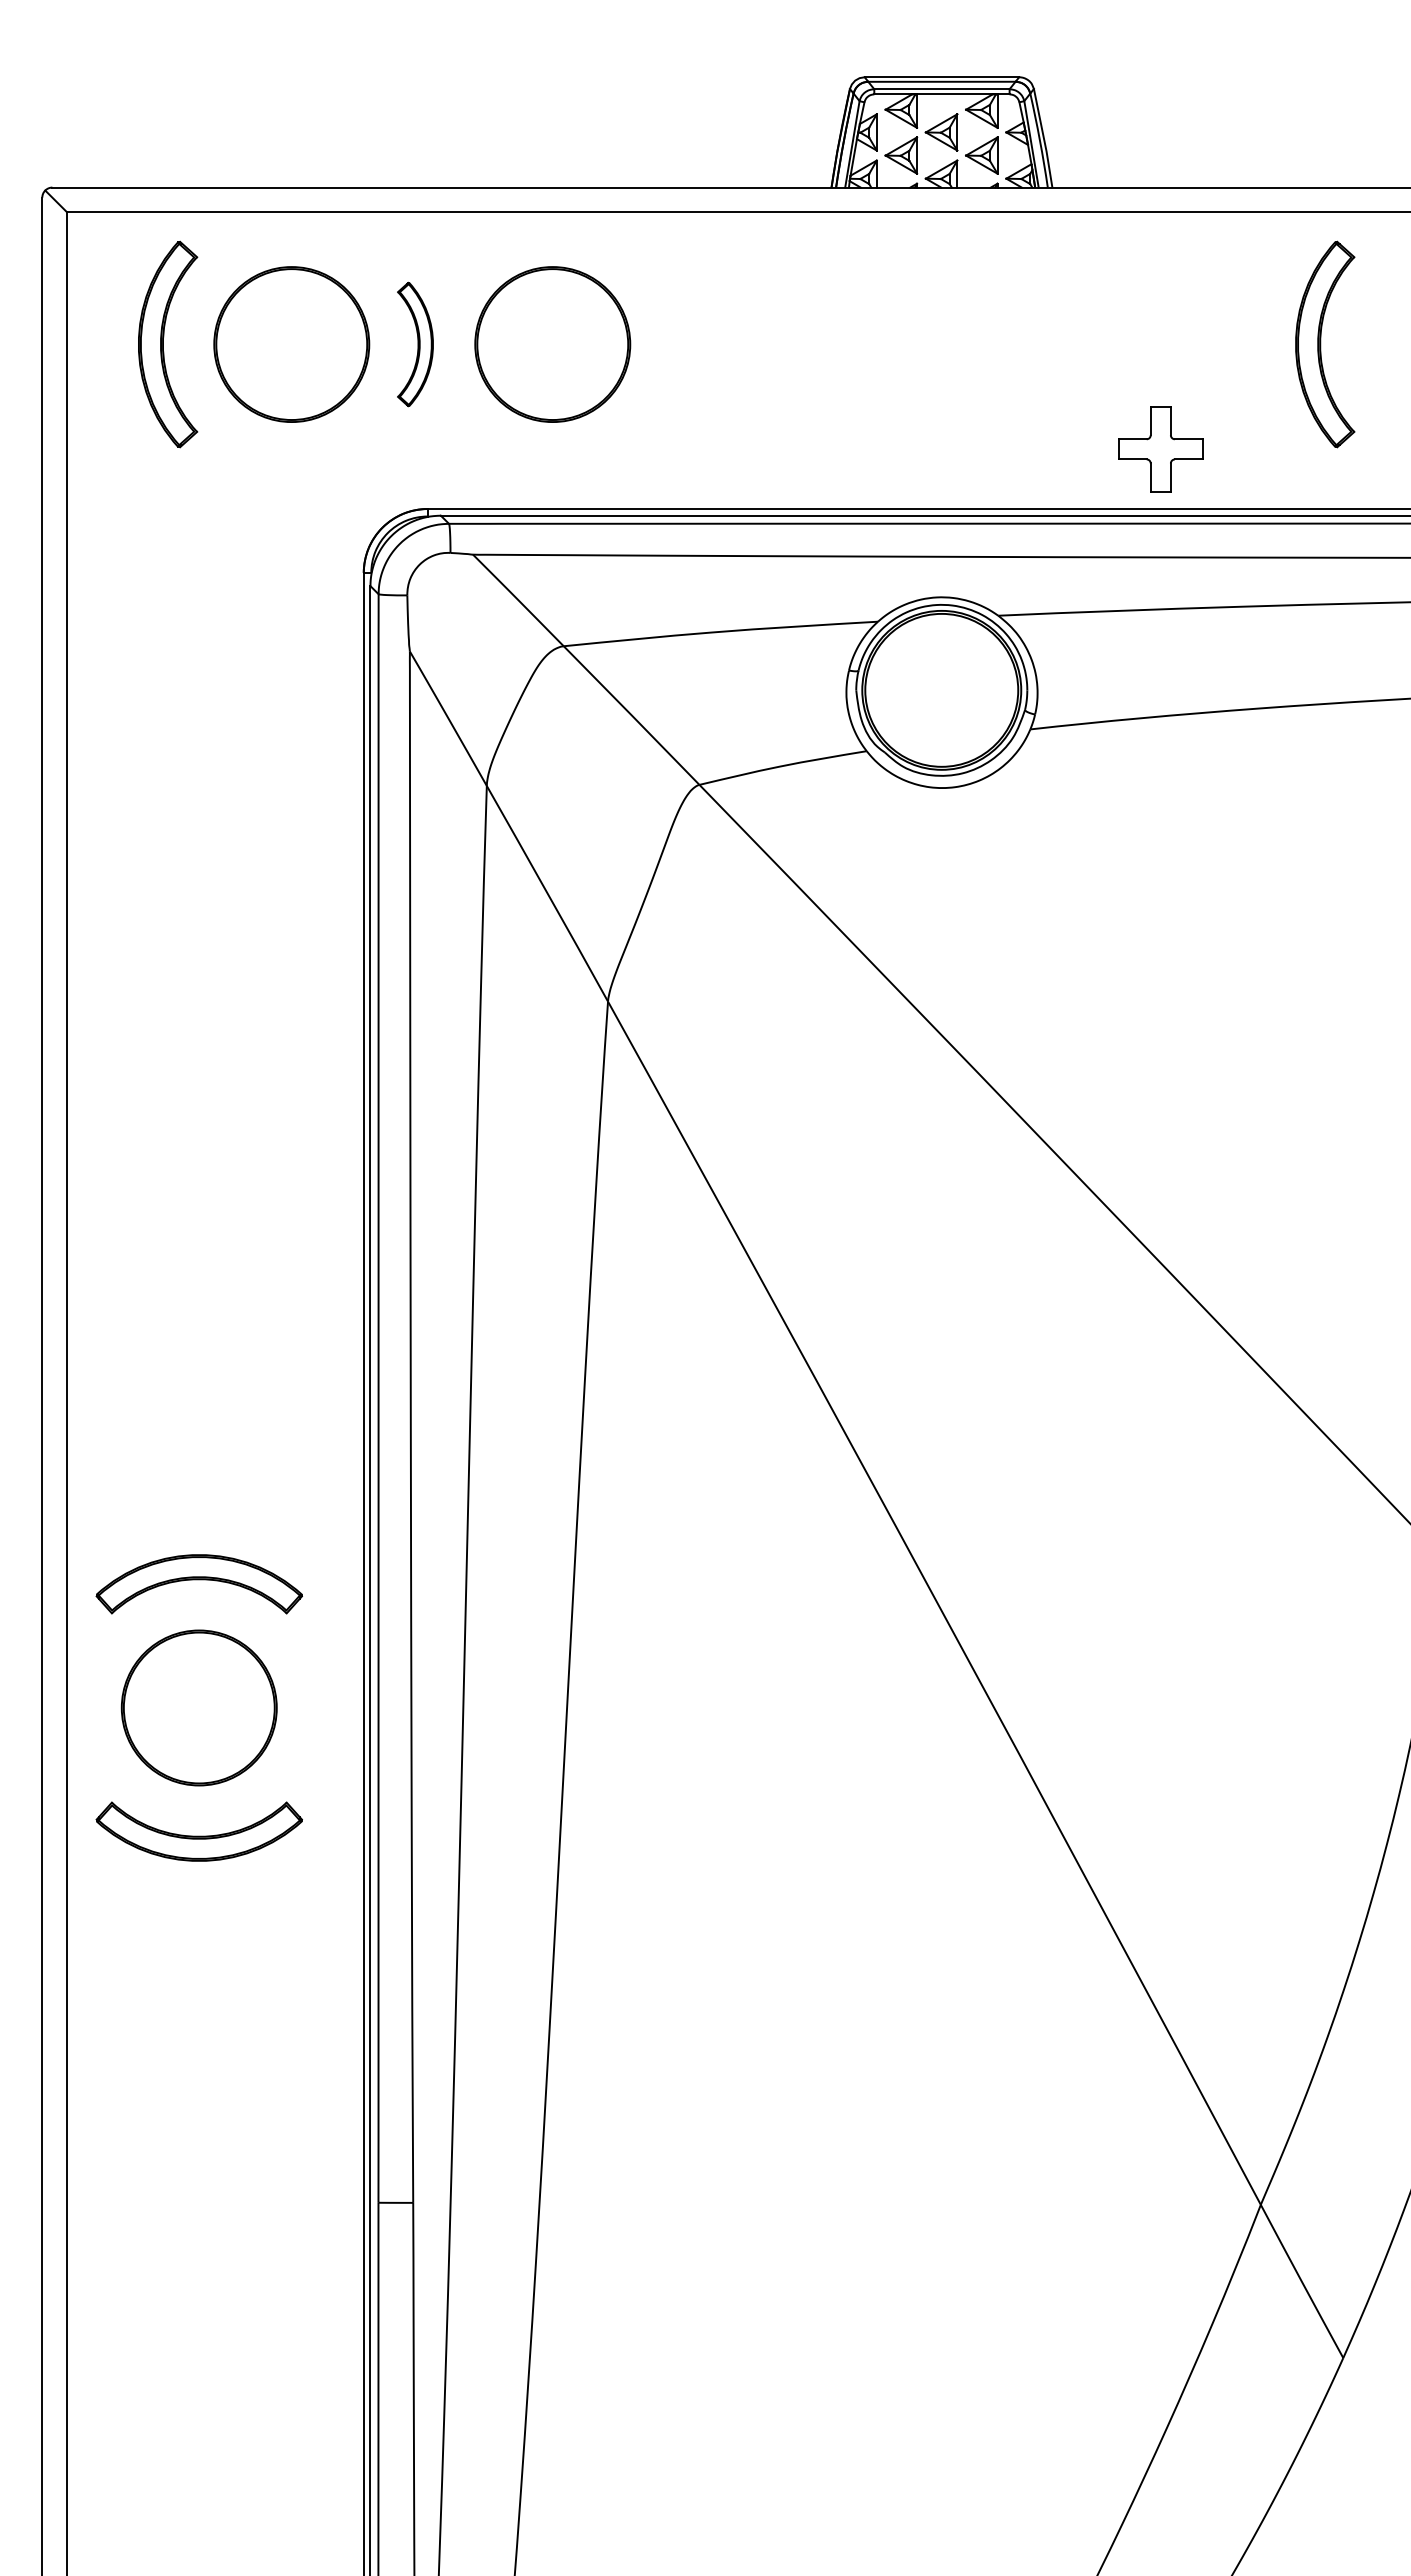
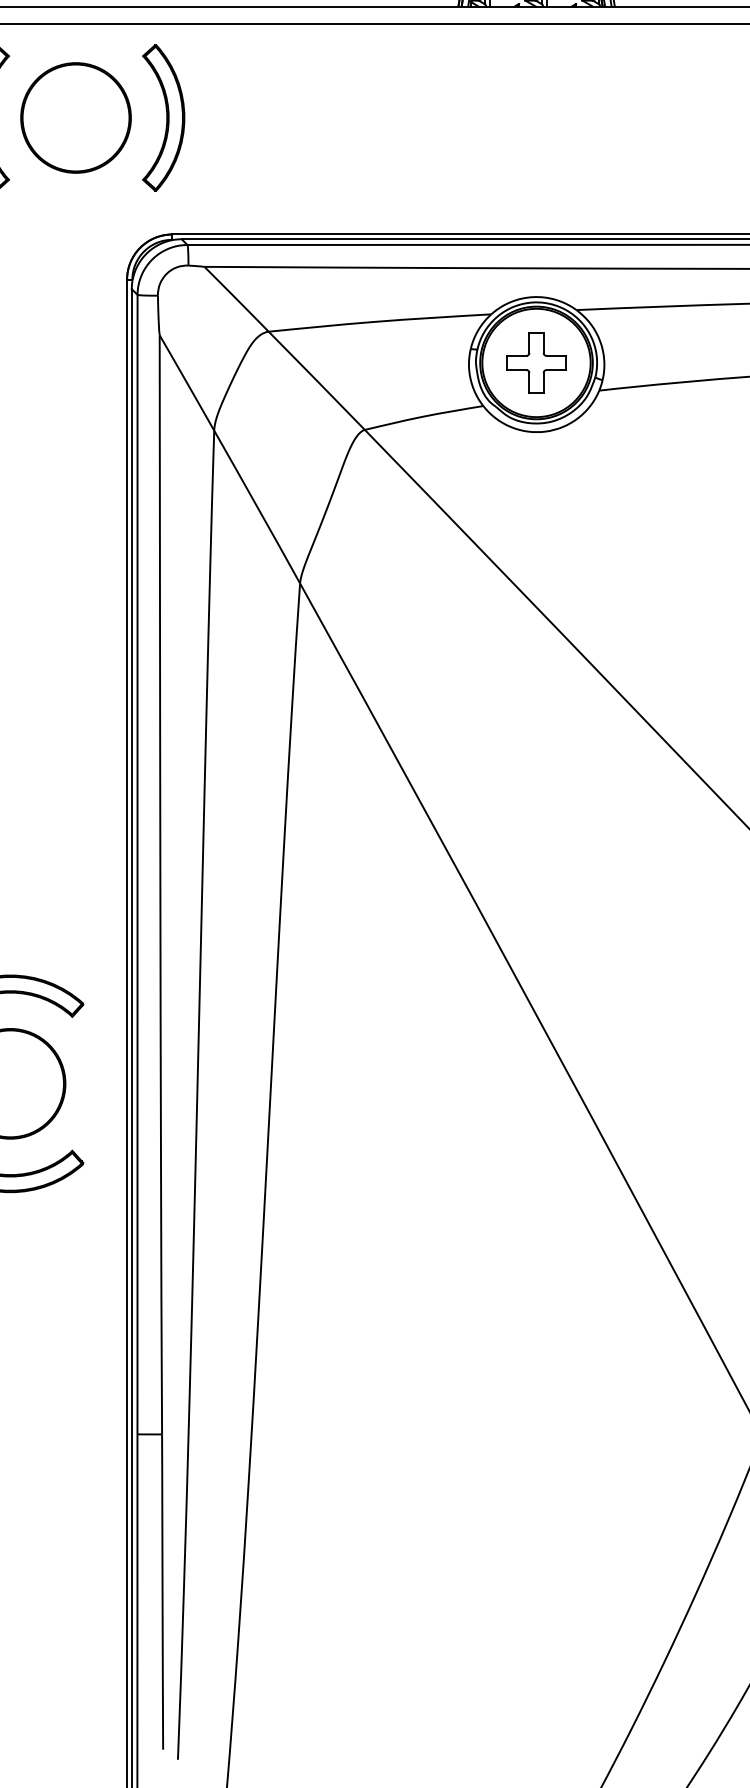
part: (415, 344) -> (163, 117), size x1.67
part: (552, 344) -> (260, 117), removed
part: (1160, 449) -> (536, 363), moved

